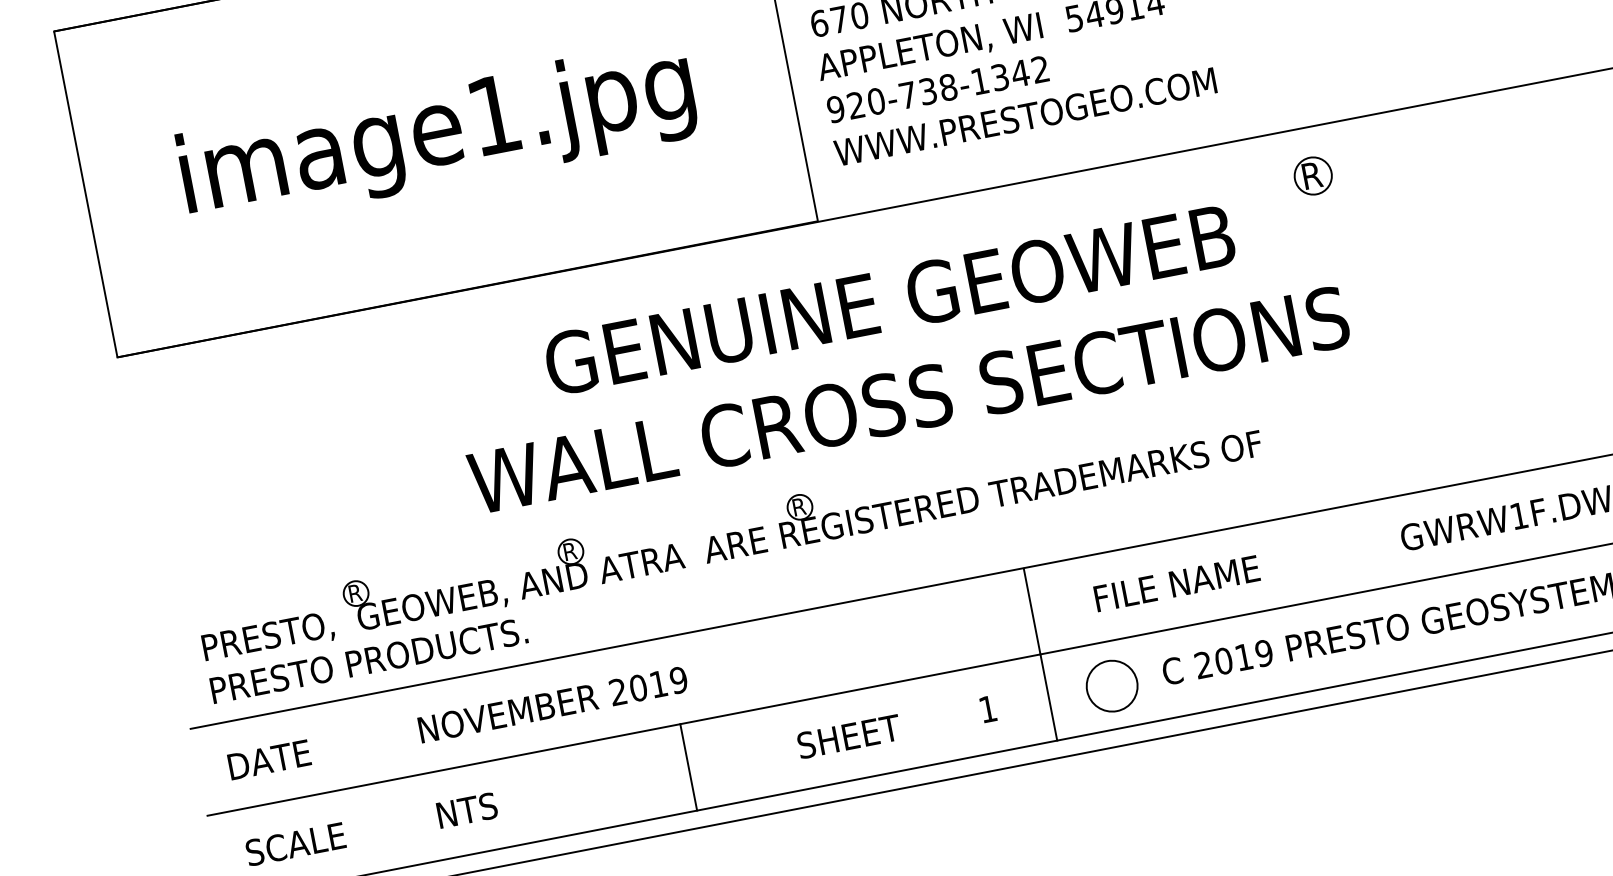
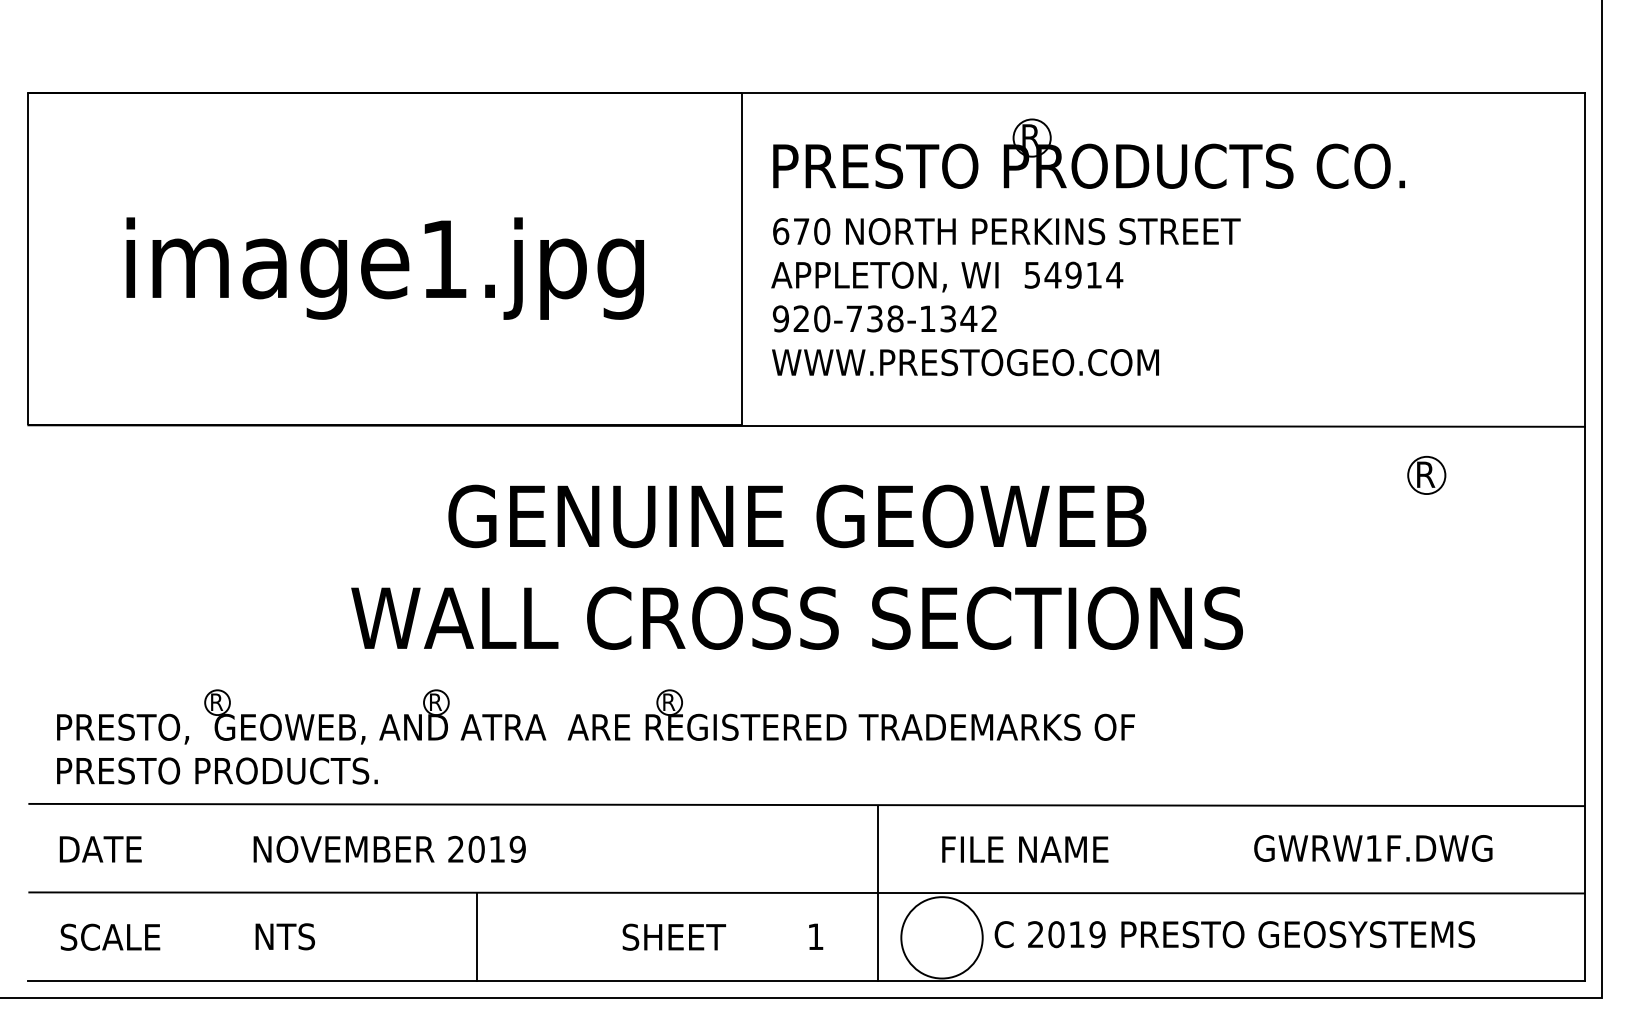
part: (1313, 176) -> (1426, 475), moved
circle: (1111, 685) -> (941, 937), size x1.6
line: (688, 767) -> (476, 936), moved

